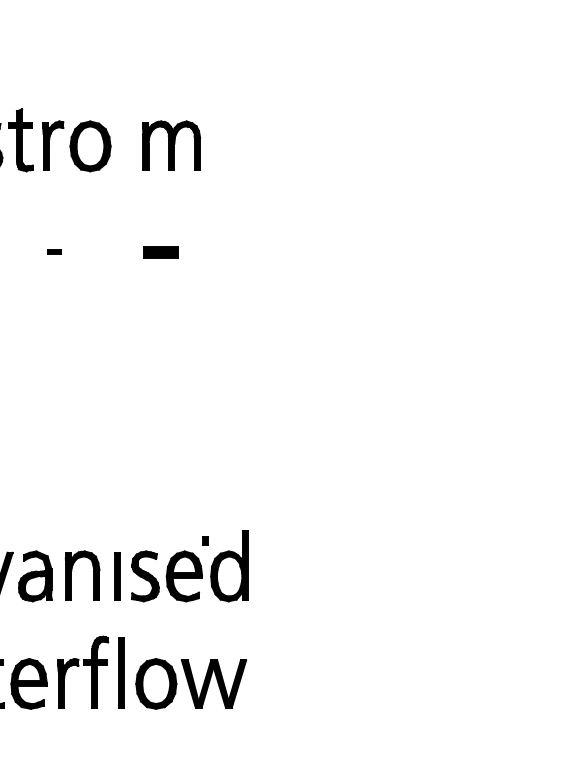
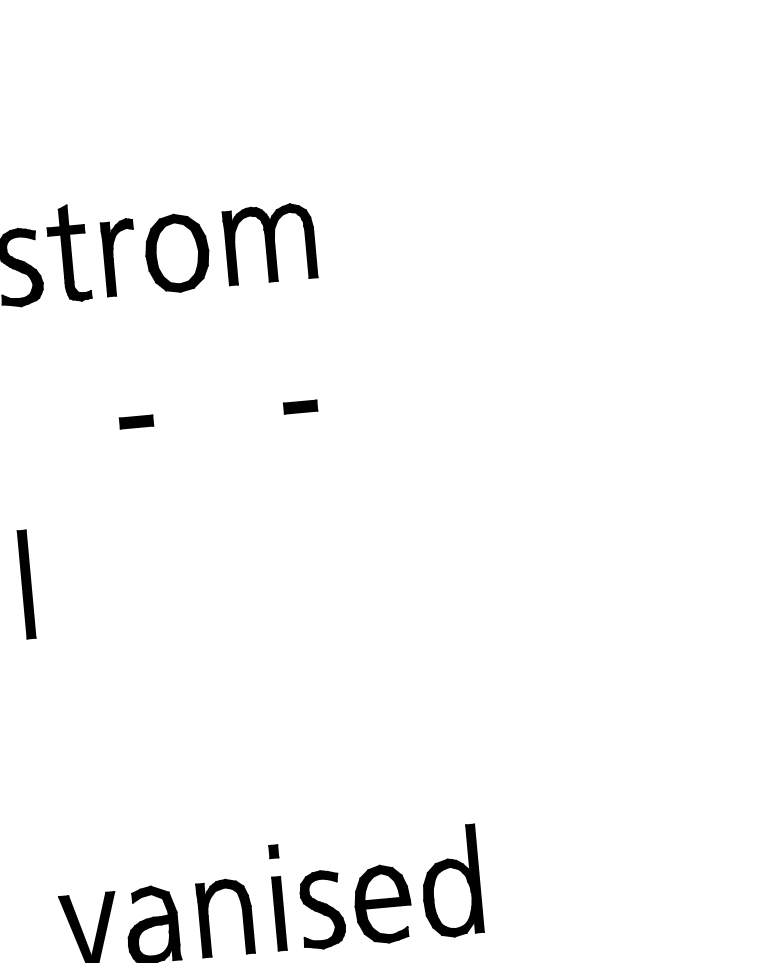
part: (171, 145) -> (269, 243), moved
part: (54, 252) -> (136, 422), size x1.67
part: (160, 252) -> (300, 407), size x0.62
part: (205, 540) -> (273, 850), moved

